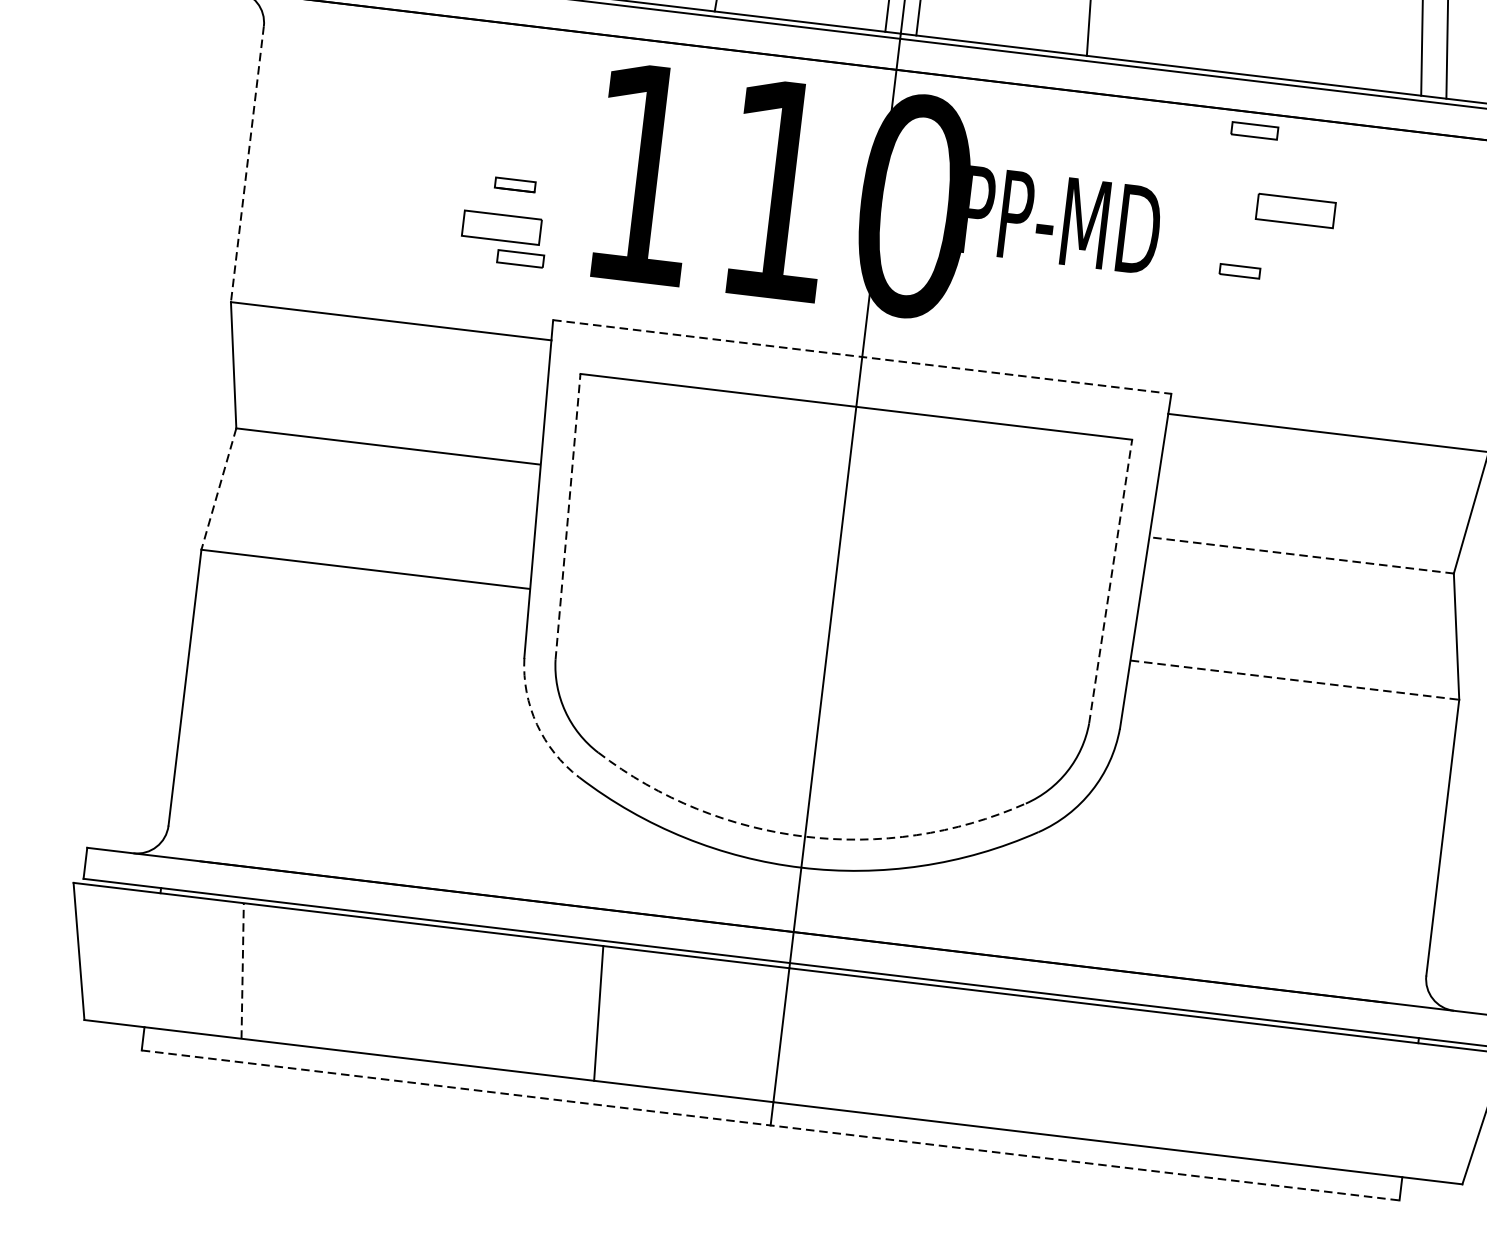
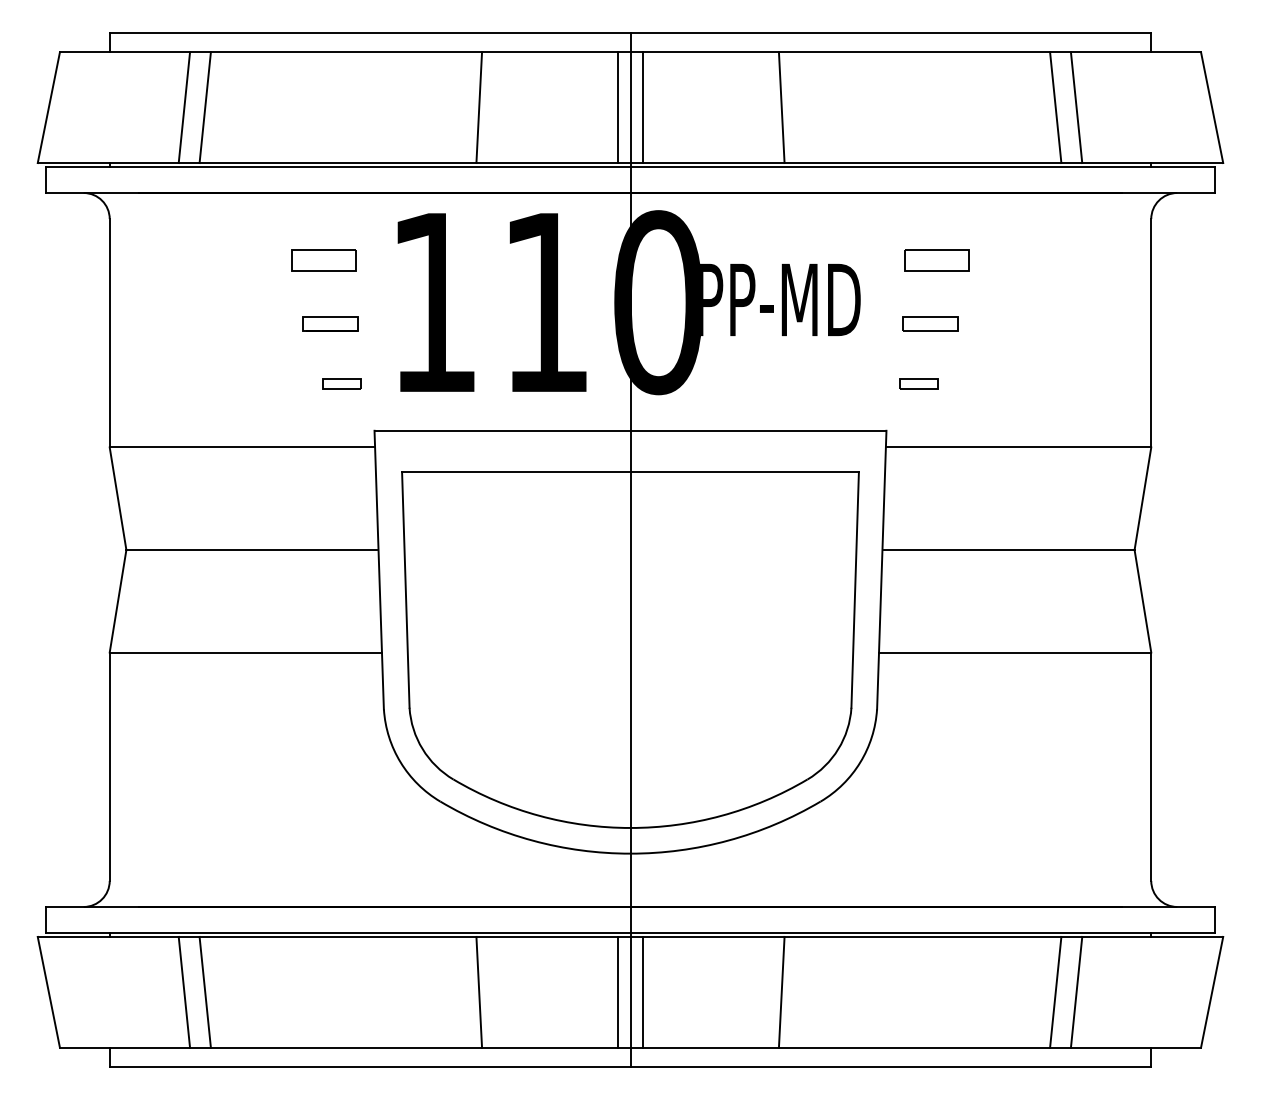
part: (1254, 130) -> (918, 383), moved
line: (247, 164) -> (109, 333), dashed -> solid
part: (515, 184) -> (330, 323), size x1.67
part: (1294, 211) -> (936, 260), moved
part: (501, 227) -> (323, 260), moved
part: (1240, 270) -> (930, 323), size x1.67
line: (862, 356) -> (630, 430), dashed -> solid
line: (219, 489) -> (118, 601), dashed -> solid
line: (567, 516) -> (405, 589), dashed -> solid
line: (1301, 555) -> (1008, 550), dashed -> solid
line: (1111, 581) -> (855, 589), dashed -> solid
line: (1295, 680) -> (1015, 652), dashed -> solid
arc: (536, 724) -> (400, 762), dashed -> solid
arc: (805, 836) -> (630, 827), dashed -> solid
line: (242, 971) -> (184, 992), dashed -> solid
line: (267, 972) -> (204, 991), added
line: (765, 1032) -> (617, 991), added
line: (797, 1036) -> (643, 991), added
line: (963, 1055) -> (781, 991), added
line: (1294, 1095) -> (1055, 991), added
line: (1320, 1098) -> (1076, 991), added
line: (770, 1125) -> (630, 1067), dashed -> solid

